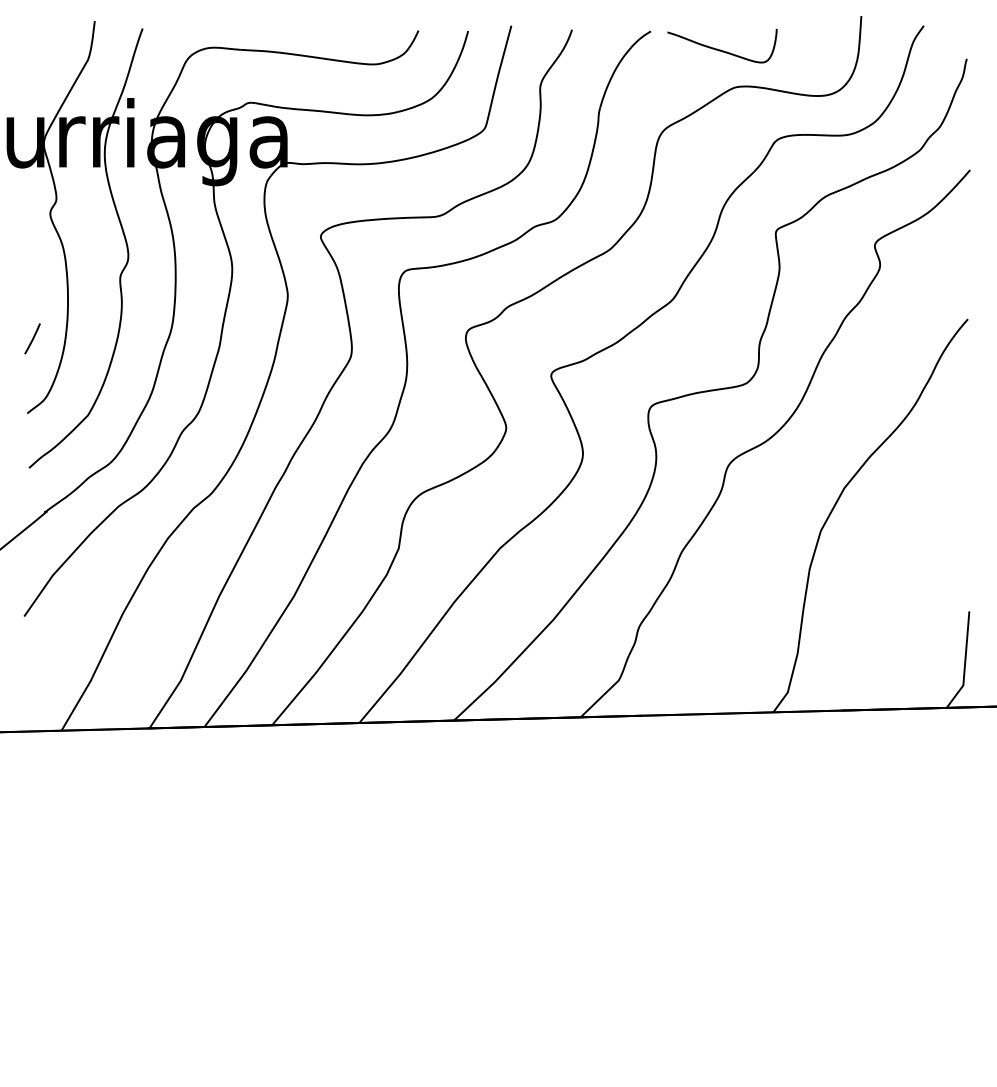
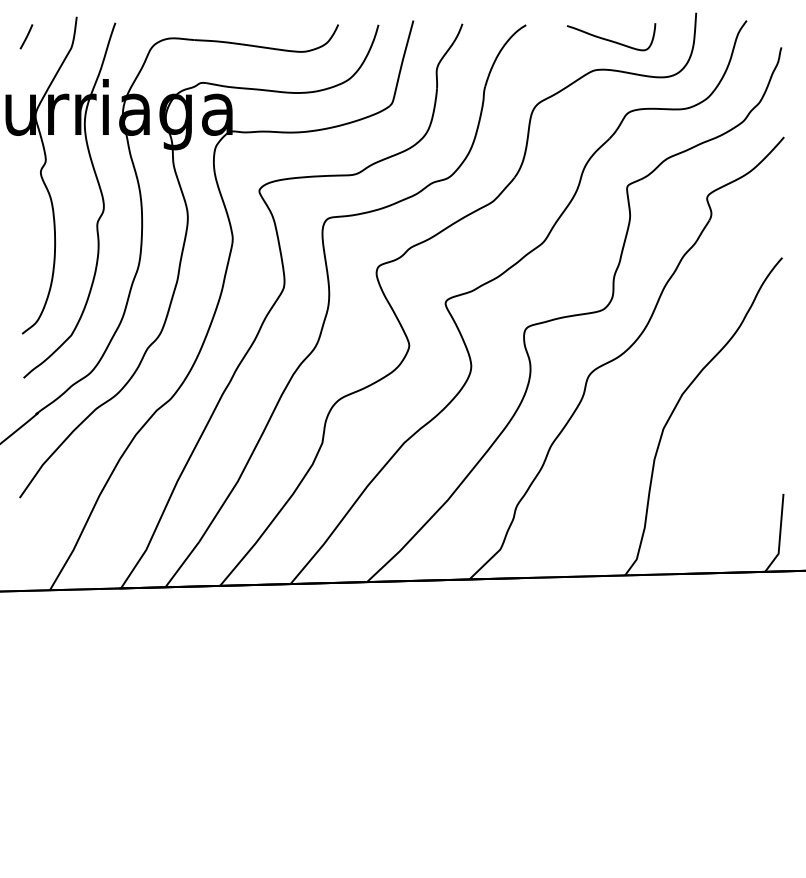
curve: (720, 49) -> (609, 39), moved
line: (32, 338) -> (26, 36), moved

